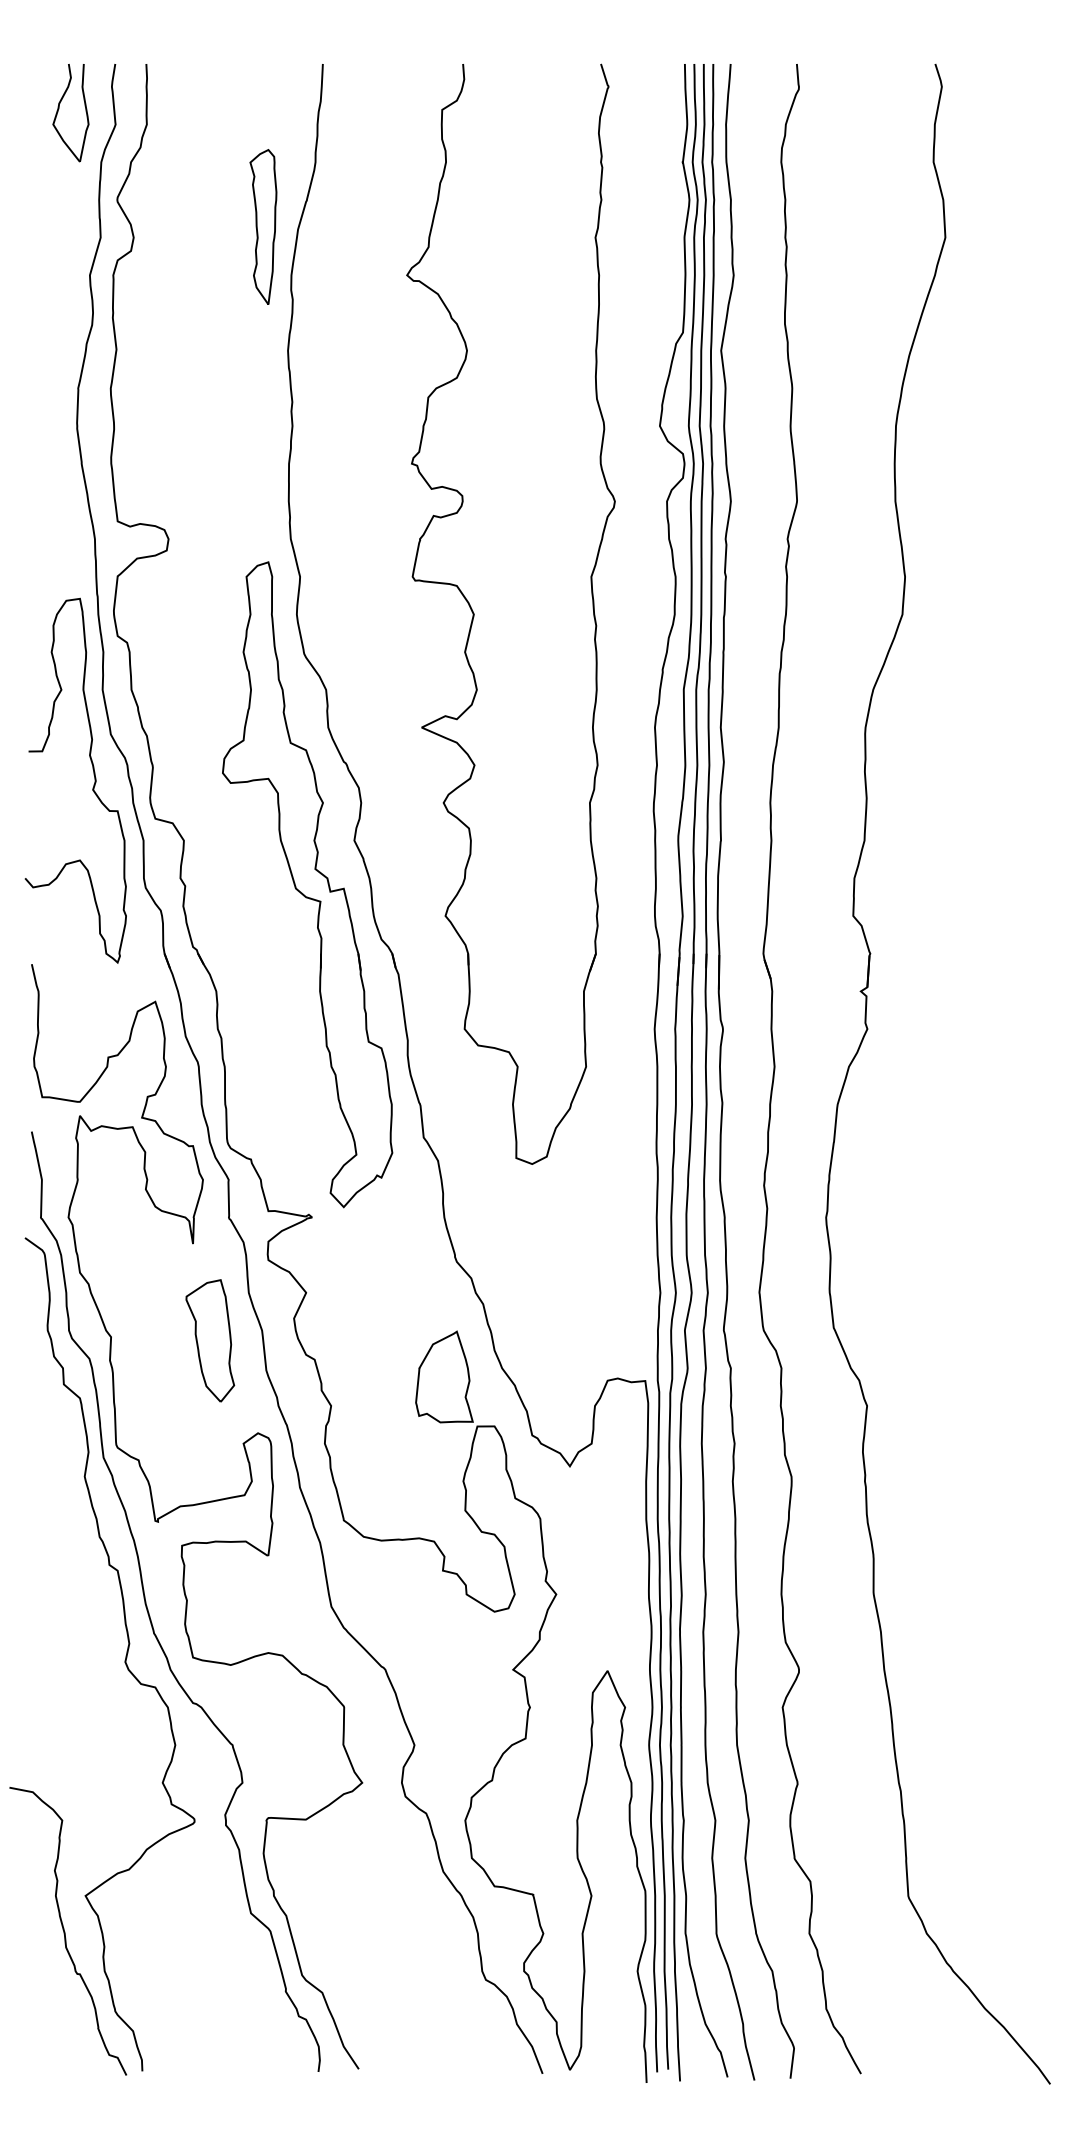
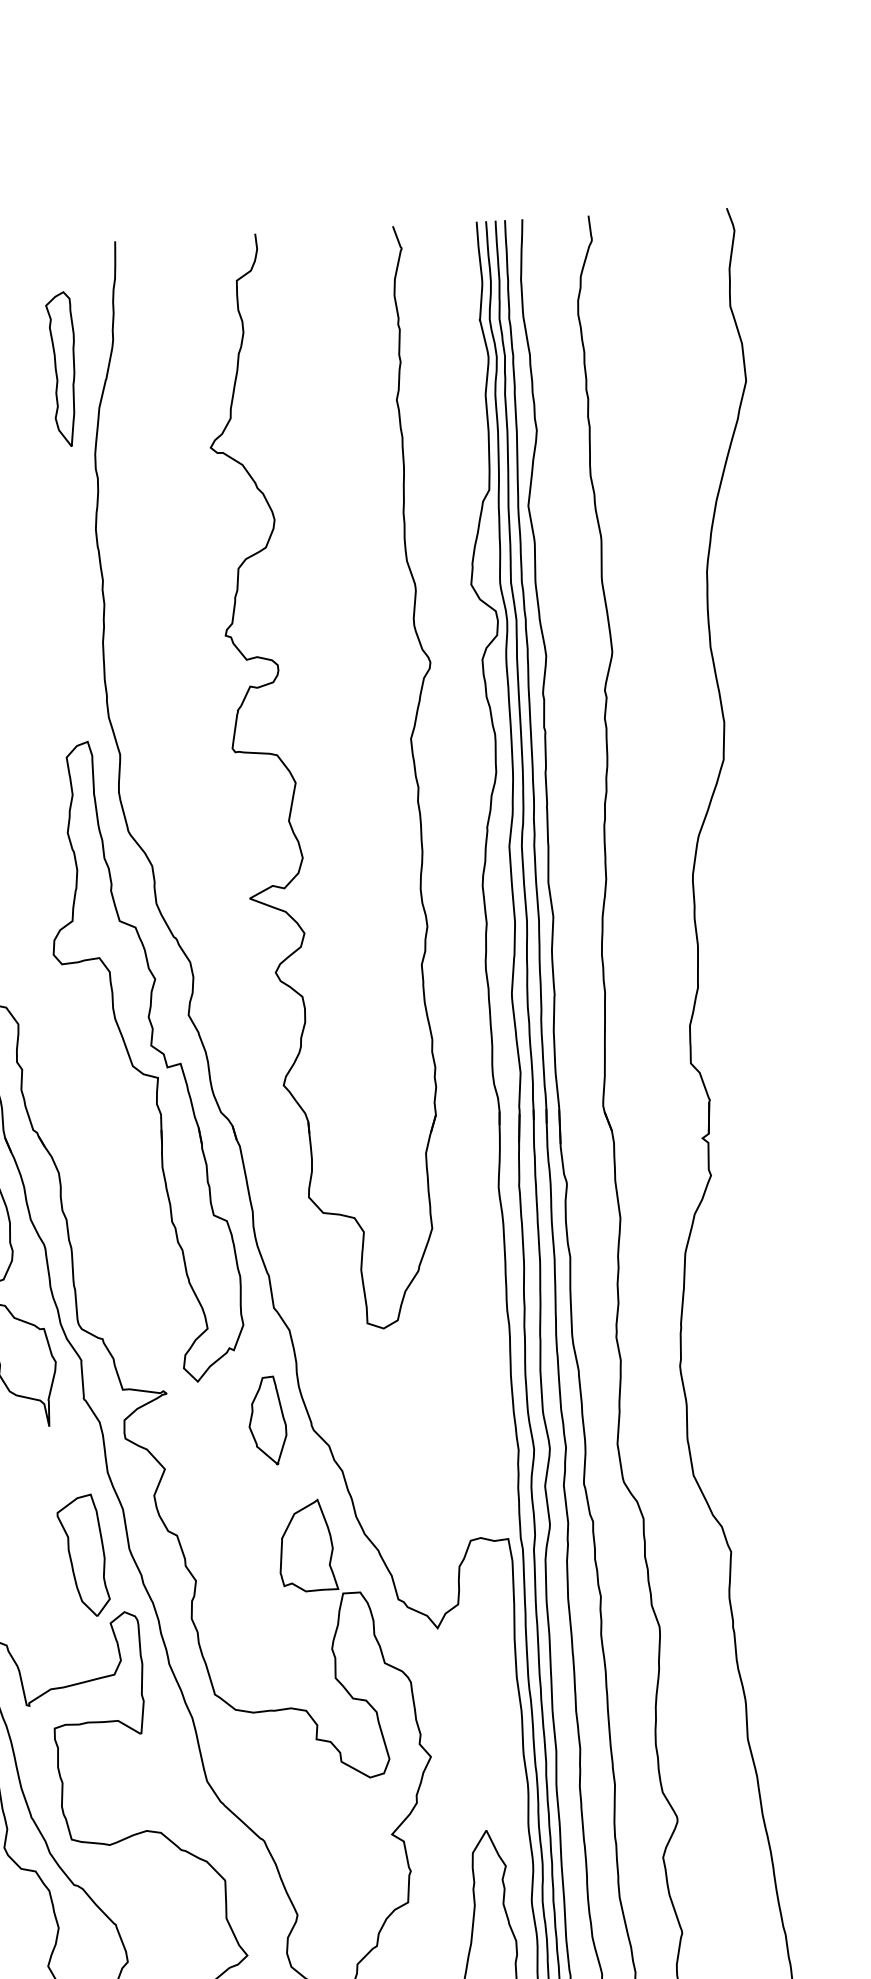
part: (263, 226) -> (62, 368), moved
part: (411, 1249) -> (267, 1420), added
part: (210, 1340) -> (83, 1555), moved

